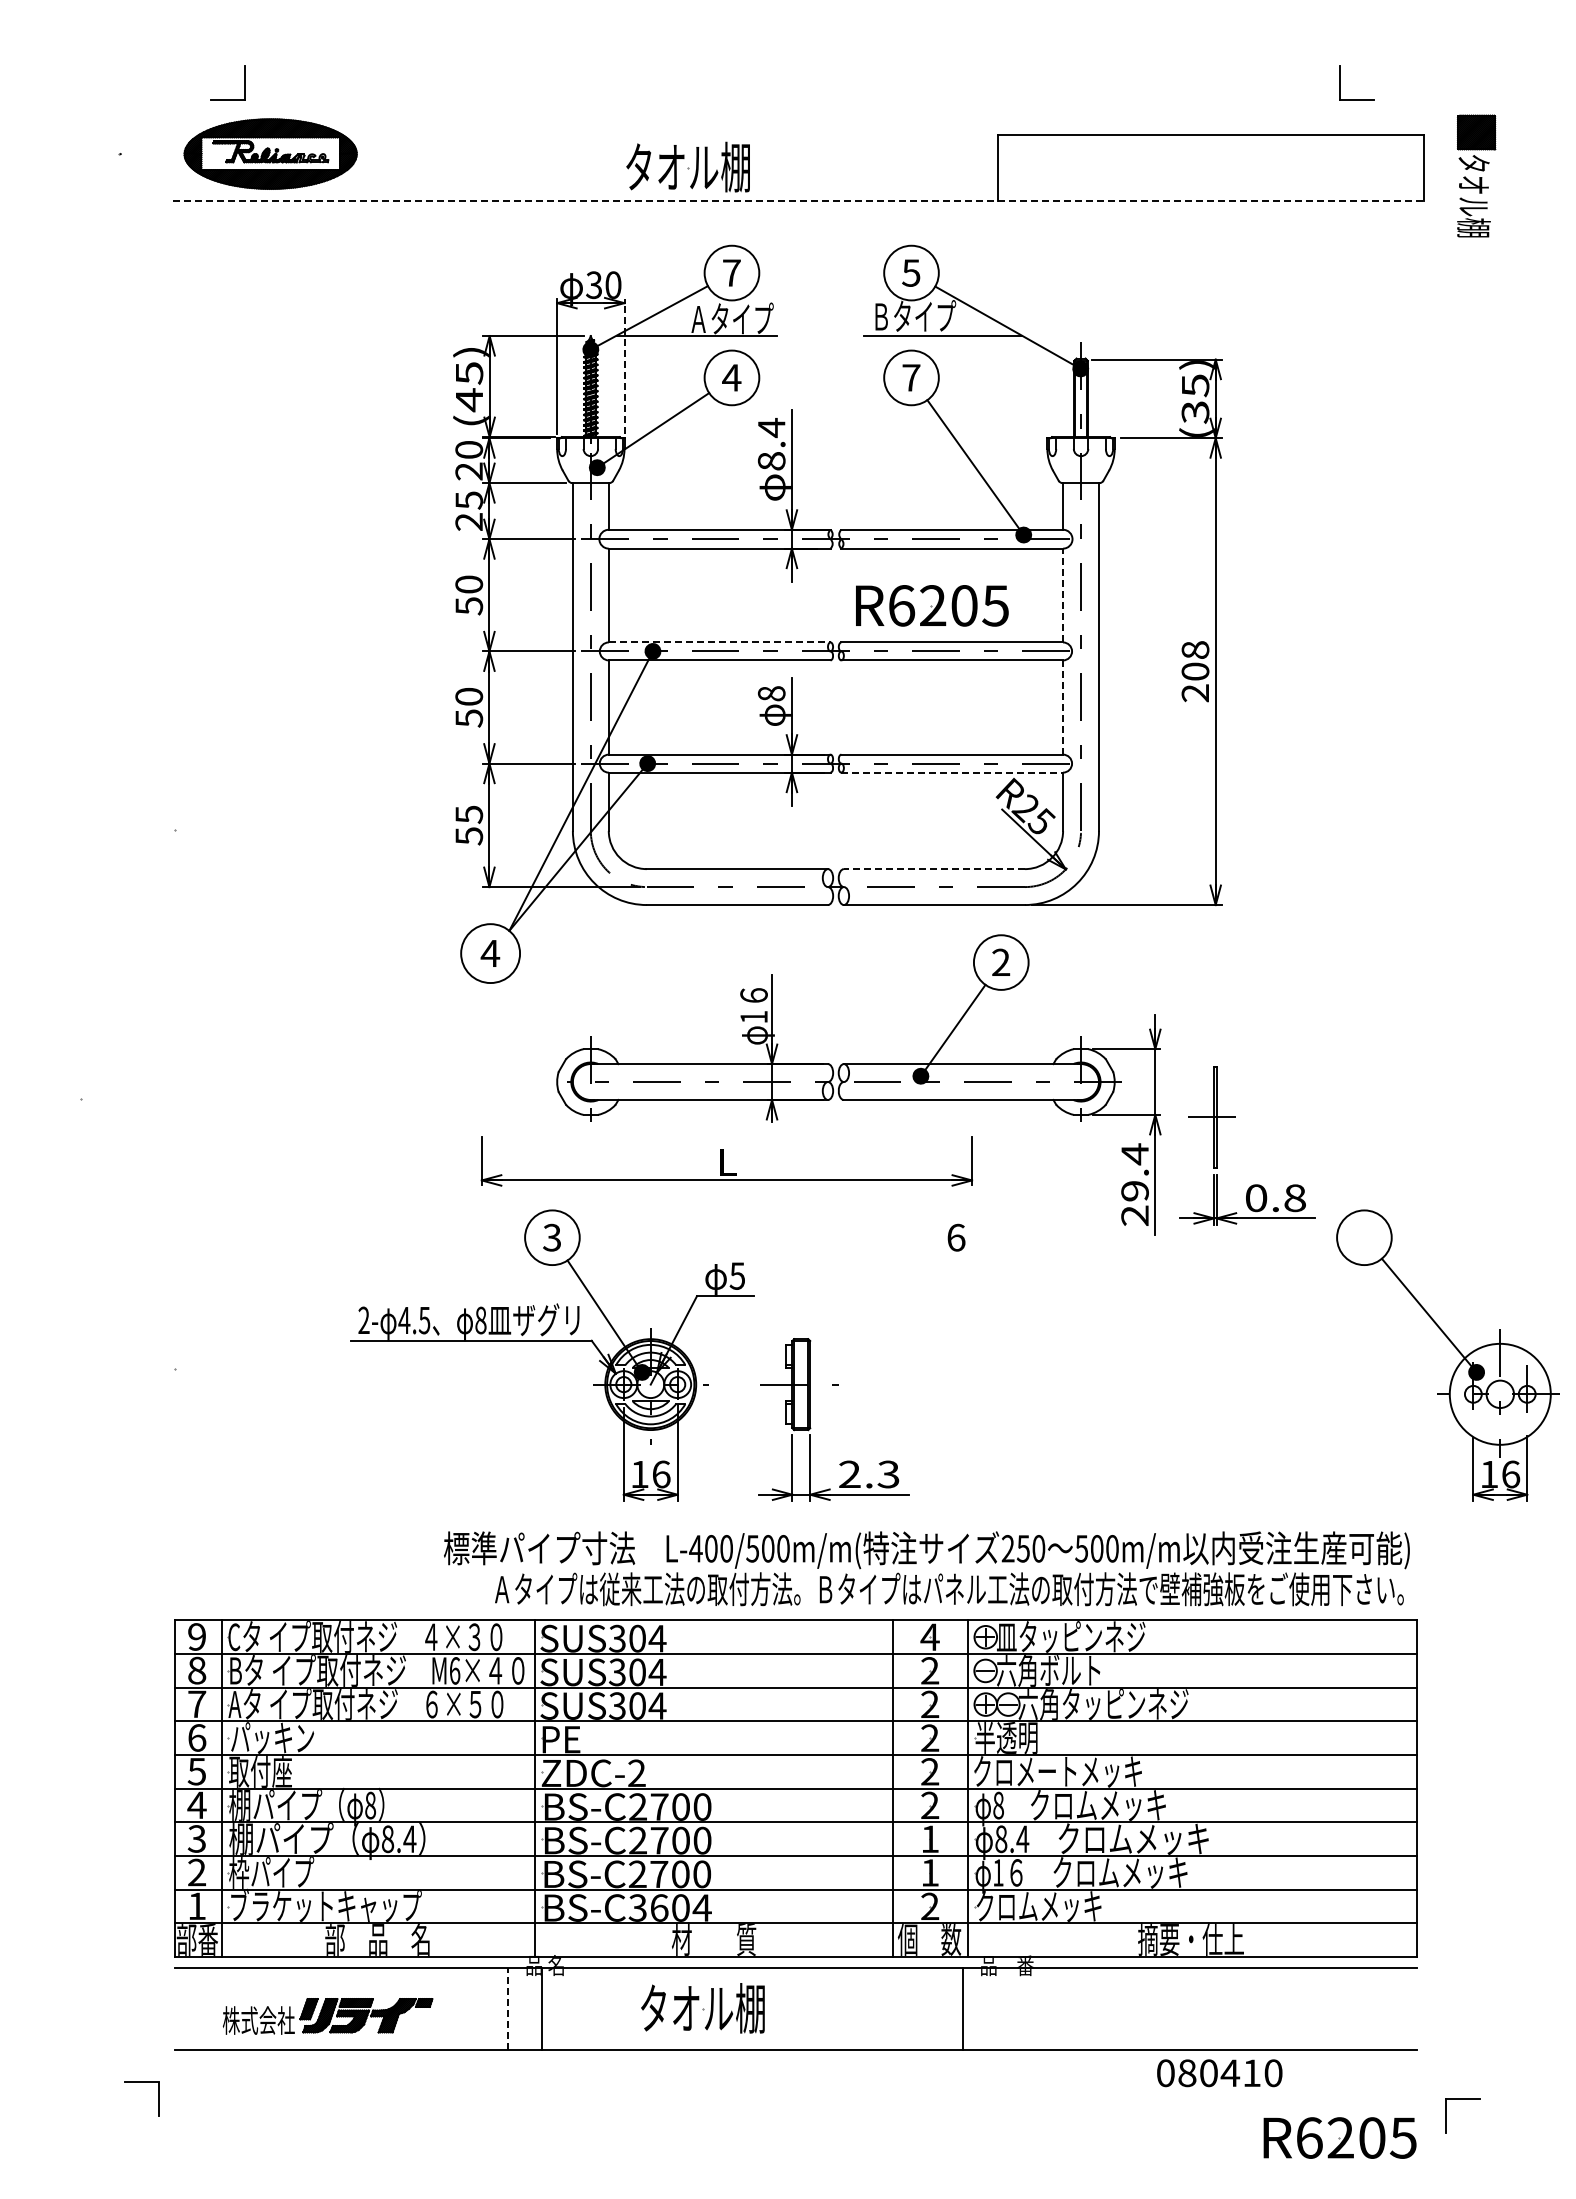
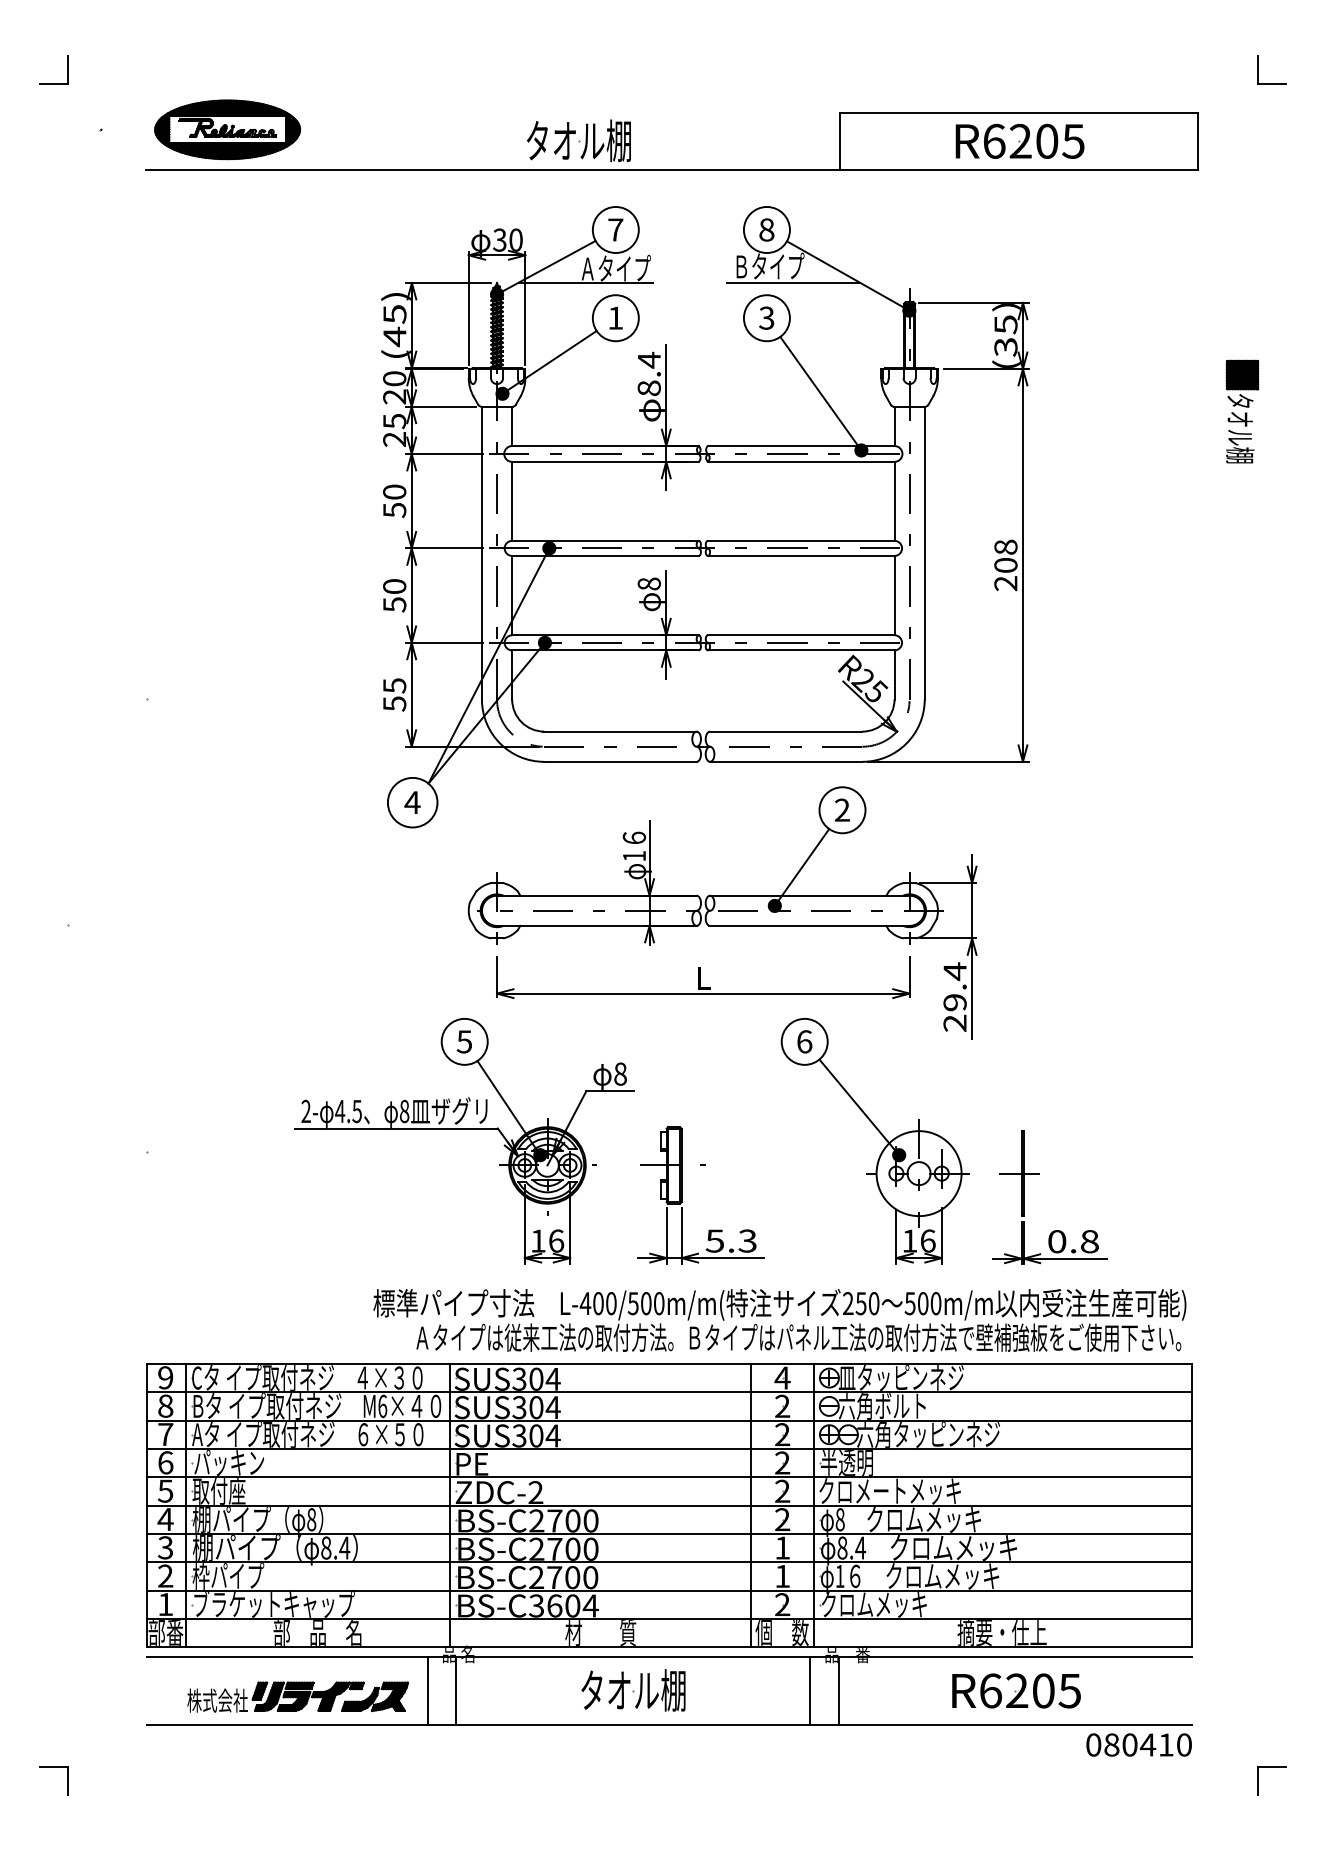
part: (244, 82) -> (67, 69), moved
part: (1340, 82) -> (1258, 69), moved
part: (1476, 175) -> (1242, 411), moved
line: (798, 201) -> (671, 169), dashed -> solid
text: (911, 272) -> (766, 229), 5 -> 8
line: (624, 366) -> (525, 308), dashed -> solid
text: (731, 377) -> (615, 317), 4 -> 1
text: (911, 377) -> (766, 317), 7 -> 3
line: (1063, 595) -> (894, 501), dashed -> solid
part: (932, 605) -> (1020, 141), moved
line: (719, 642) -> (605, 540), dashed -> solid
line: (1063, 707) -> (894, 595), dashed -> solid
line: (952, 772) -> (801, 650), dashed -> solid
line: (934, 869) -> (786, 731), dashed -> solid
part: (1217, 1145) -> (1024, 1197), moved
part: (726, 1161) -> (702, 977), moved
text: (552, 1237) -> (464, 1041), 3 -> 5
text: (737, 1275) -> (620, 1073), 5 -> 8
part: (1454, 1347) -> (880, 1134), moved
text: (849, 1474) -> (714, 1241), 2.3 -> 5.3
part: (702, 2008) -> (633, 1690), moved
line: (996, 2008) -> (838, 1690), added
line: (508, 2009) -> (427, 1691), dashed -> solid
part: (445, 2015) -> (374, 1696), added
text: (1219, 2073) -> (1138, 1745), moved
part: (141, 2082) -> (53, 1767), moved
part: (1462, 2099) -> (1271, 1767), moved
part: (1339, 2137) -> (1016, 1690), moved

